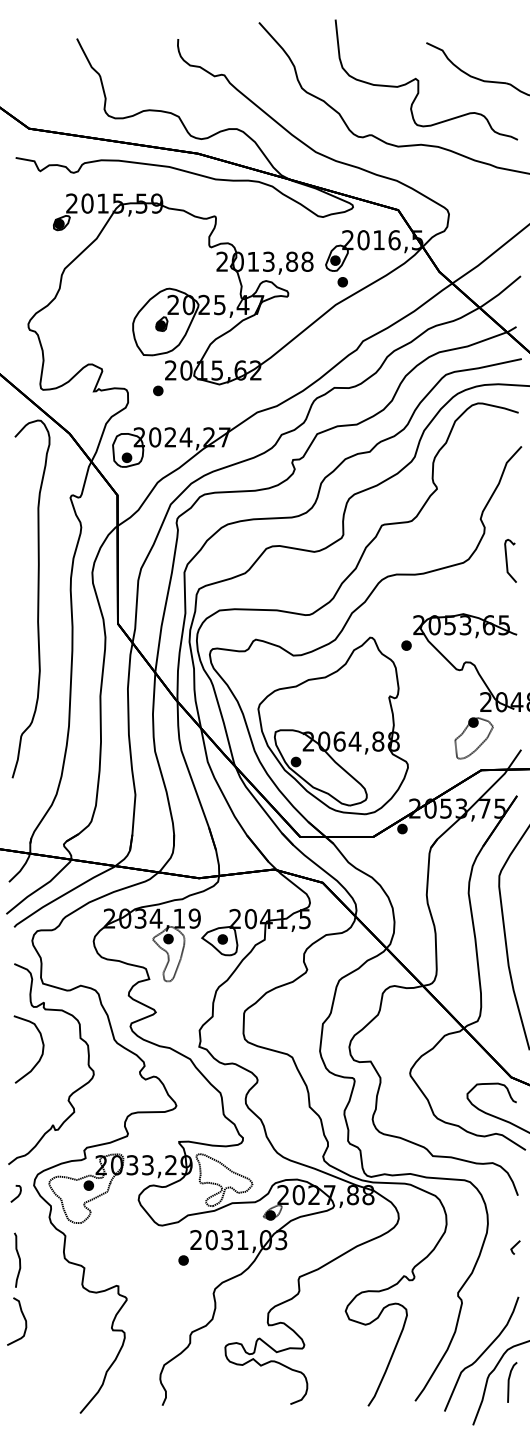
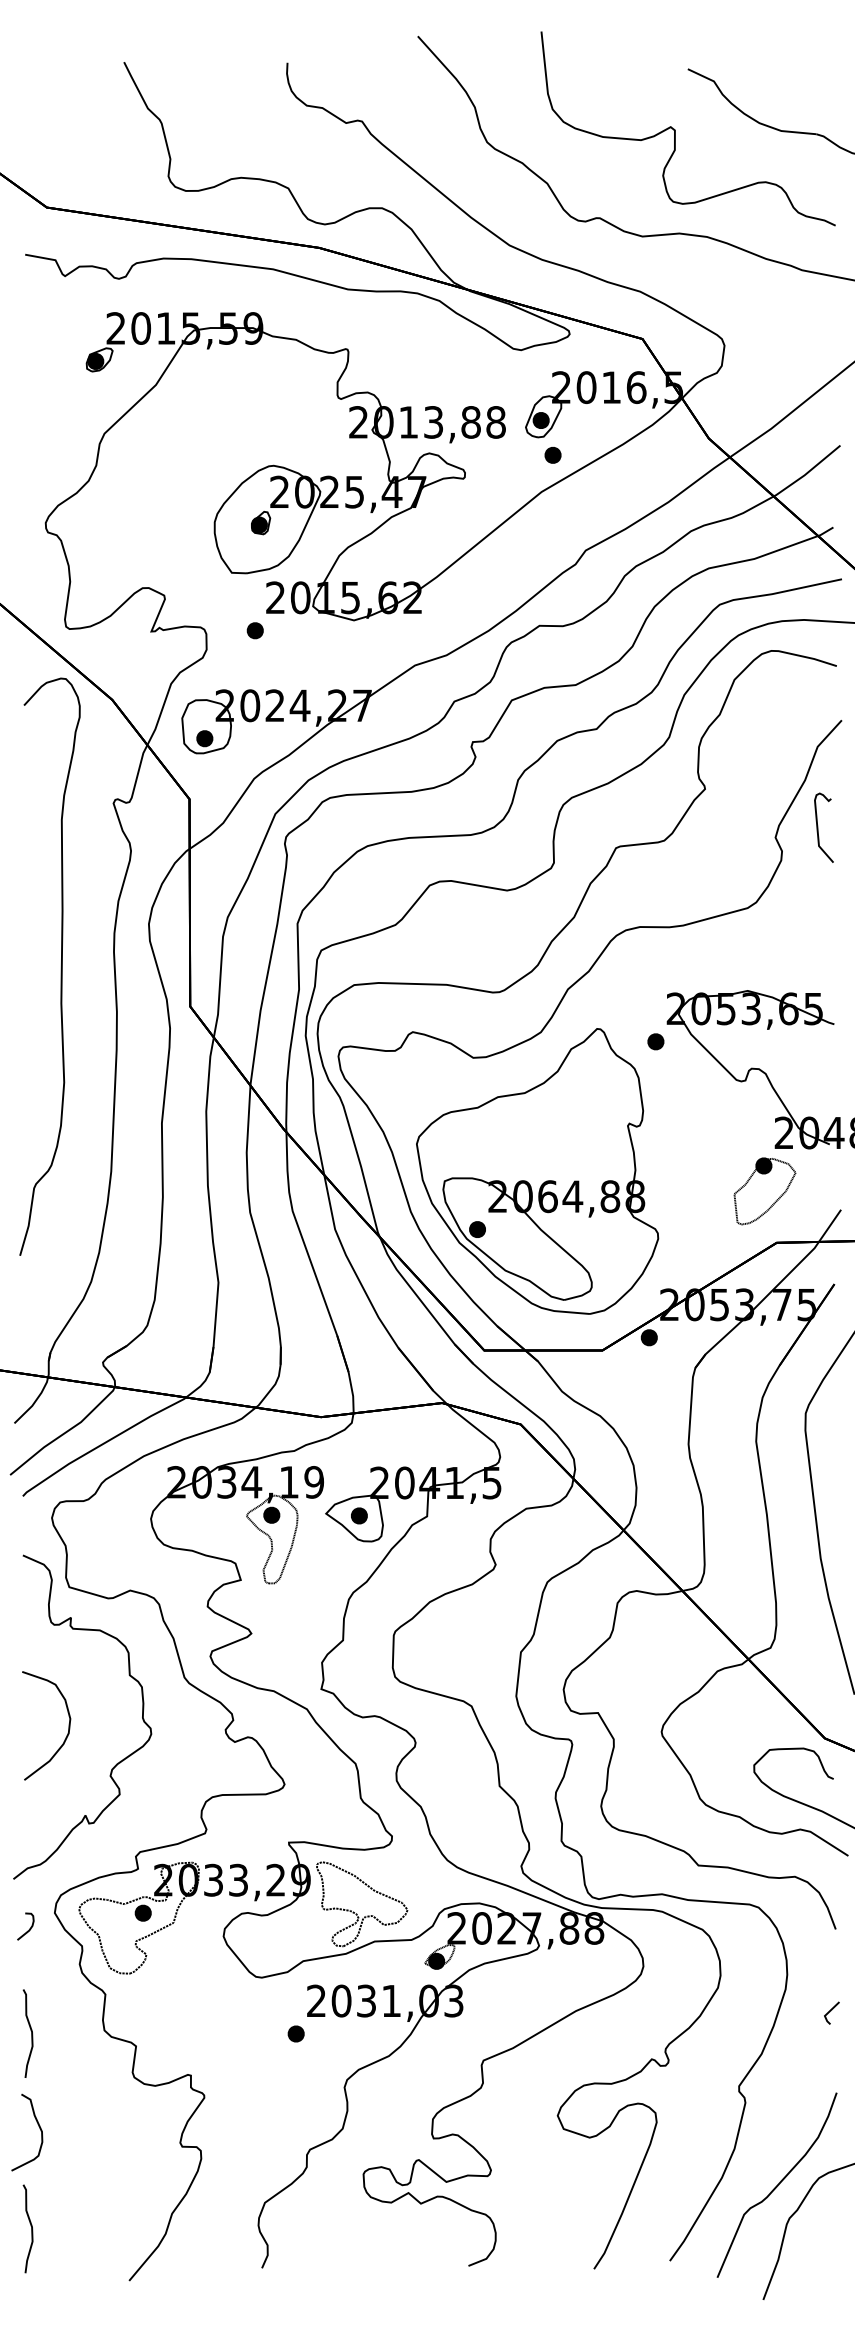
curve: (507, 560) -> (818, 826), moved
curve: (41, 1053) -> (66, 1732), moved
curve: (18, 1379) -> (29, 2226), added
line: (509, 1382) -> (822, 2230), removed

